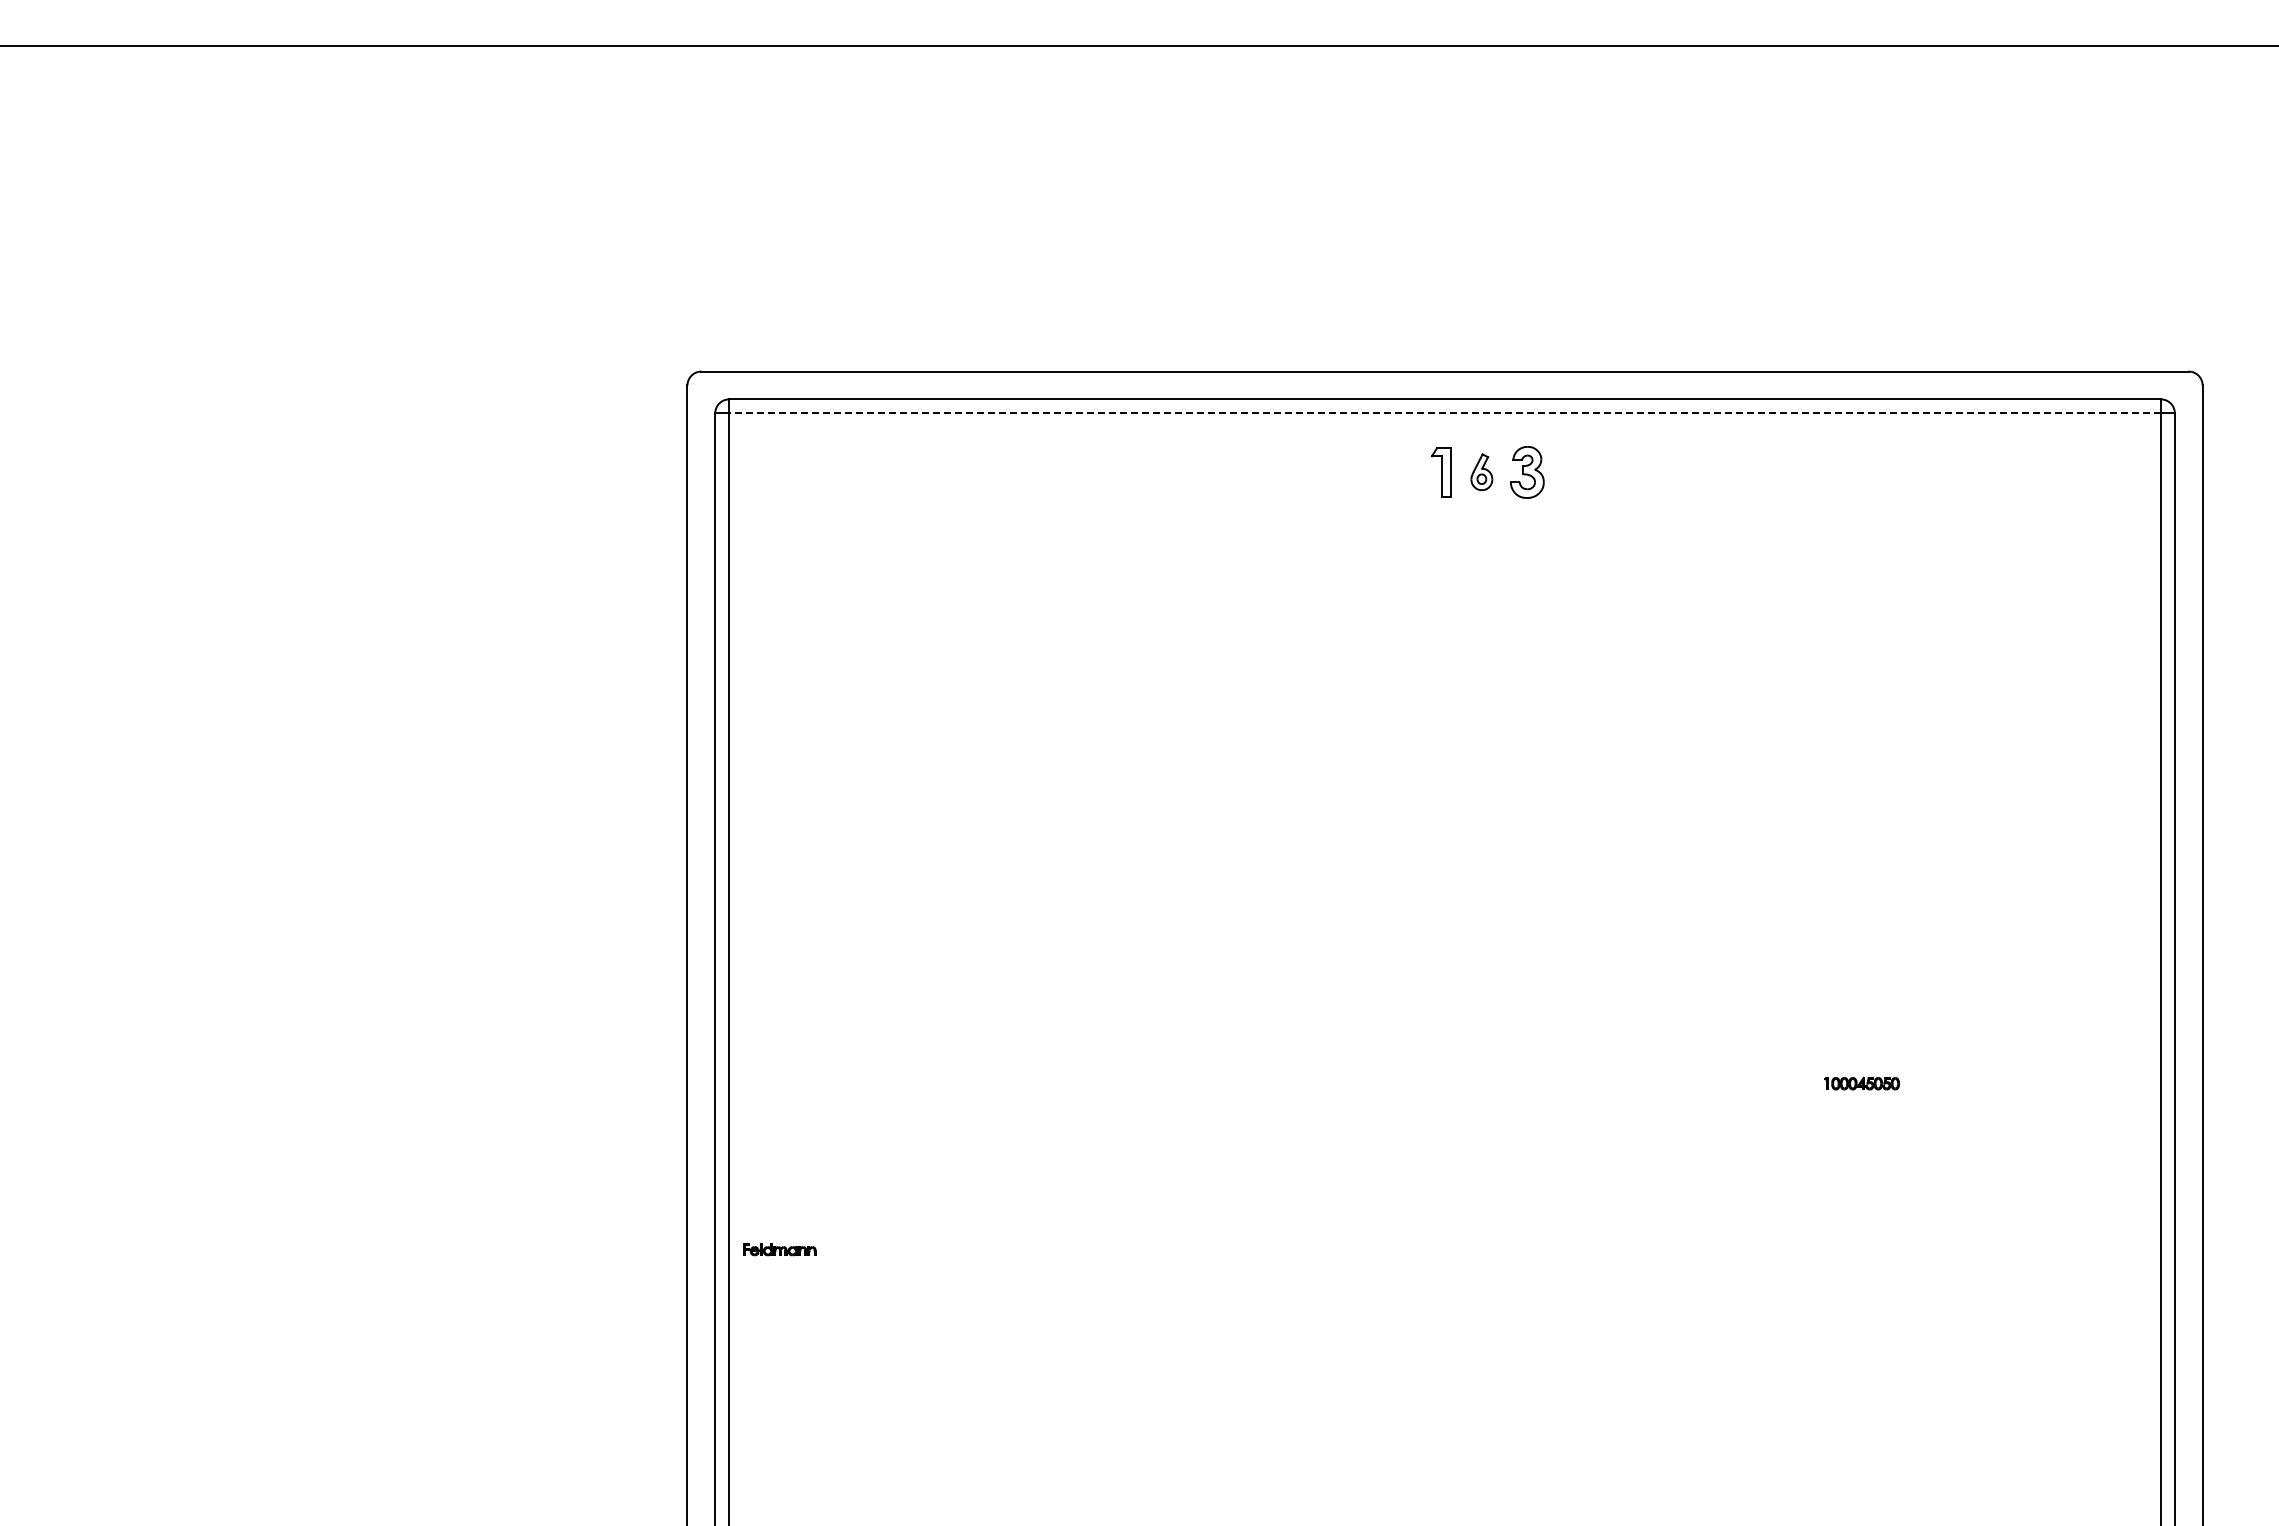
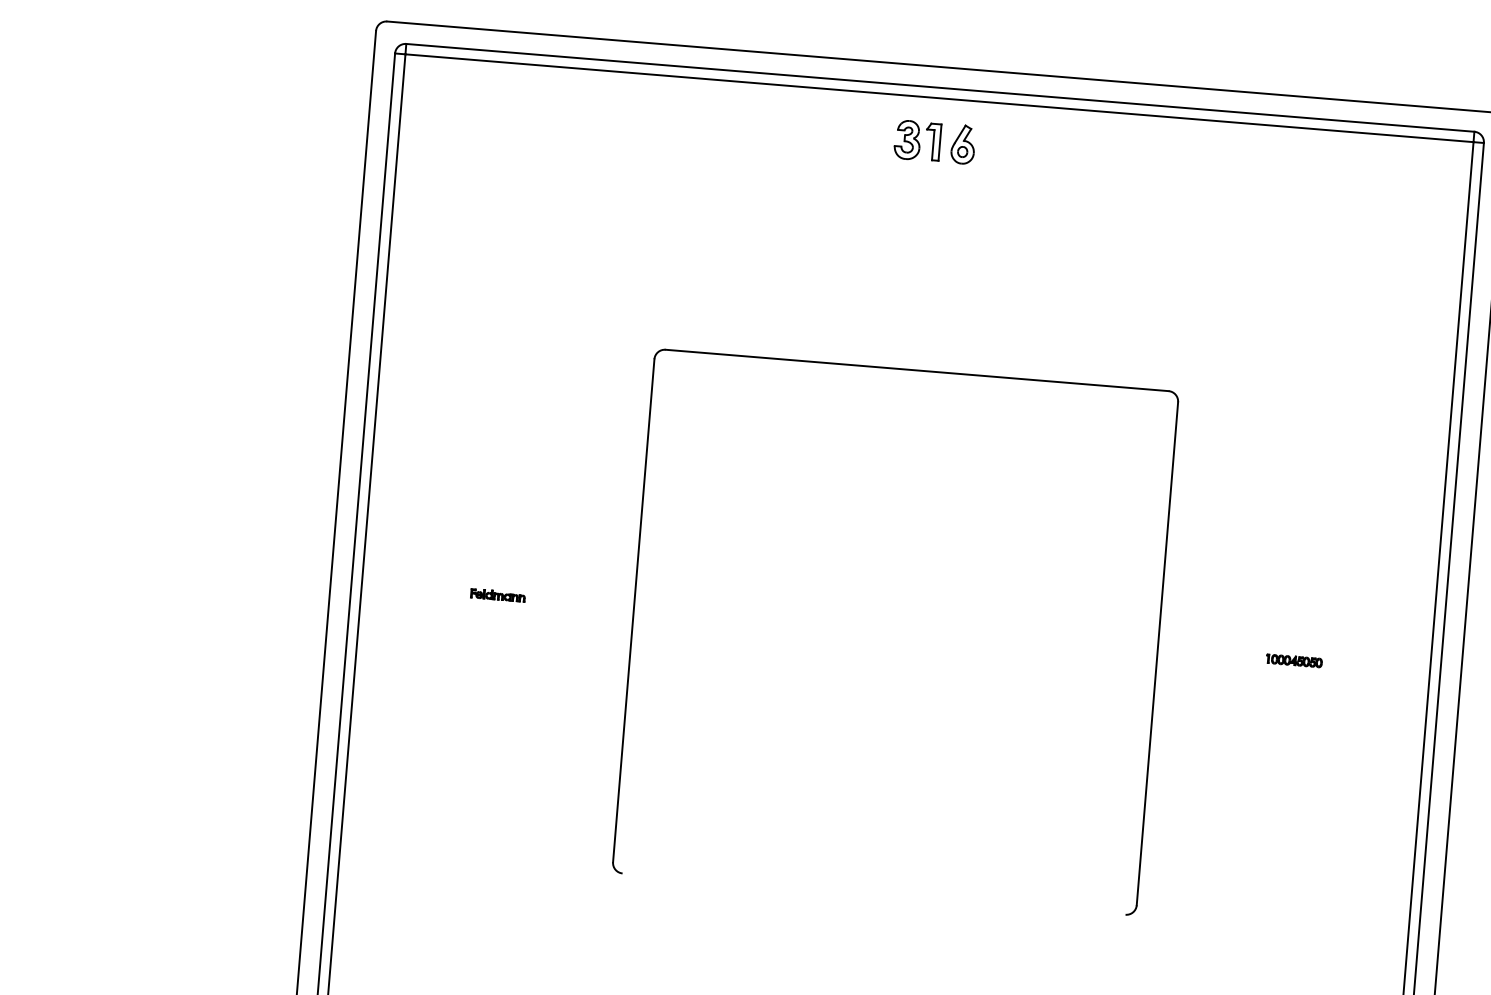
line: (1445, 413) -> (939, 98), dashed -> solid
part: (1481, 471) -> (963, 143), size x1.43
part: (1526, 472) -> (907, 140), moved
part: (1444, 778) -> (916, 370), added
part: (1861, 1083) -> (1293, 660), moved
part: (779, 1249) -> (497, 595), moved

